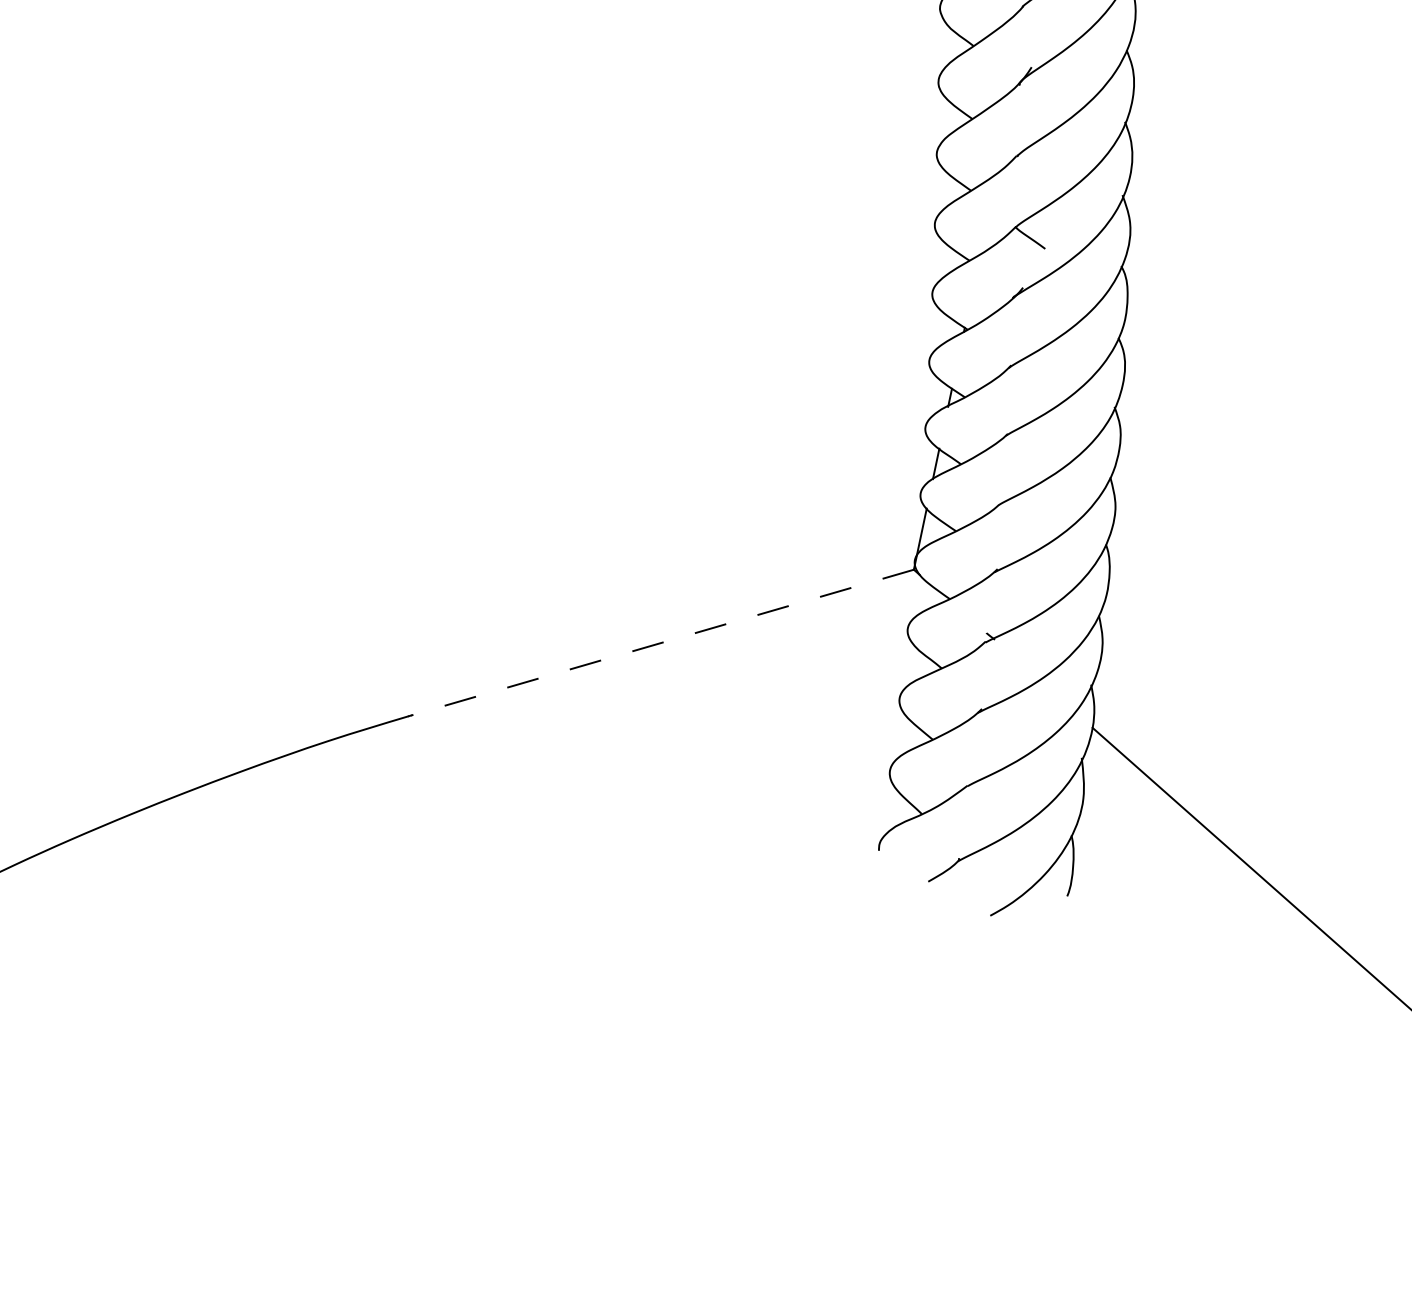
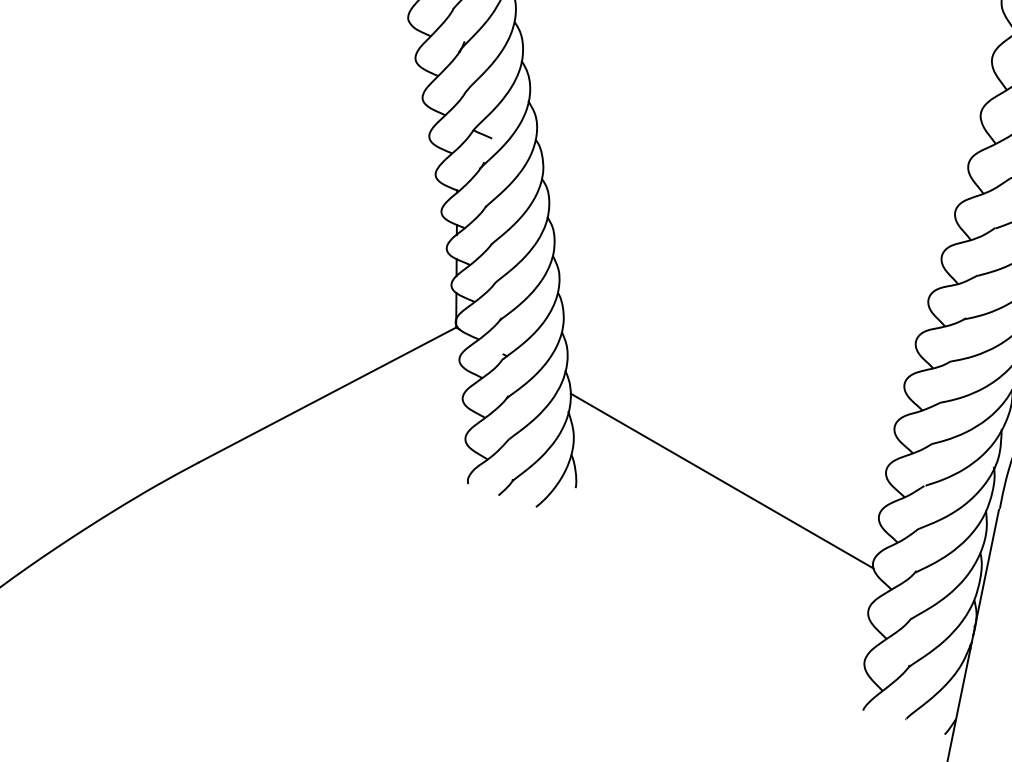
line: (662, 643) -> (327, 395), dashed -> solid

